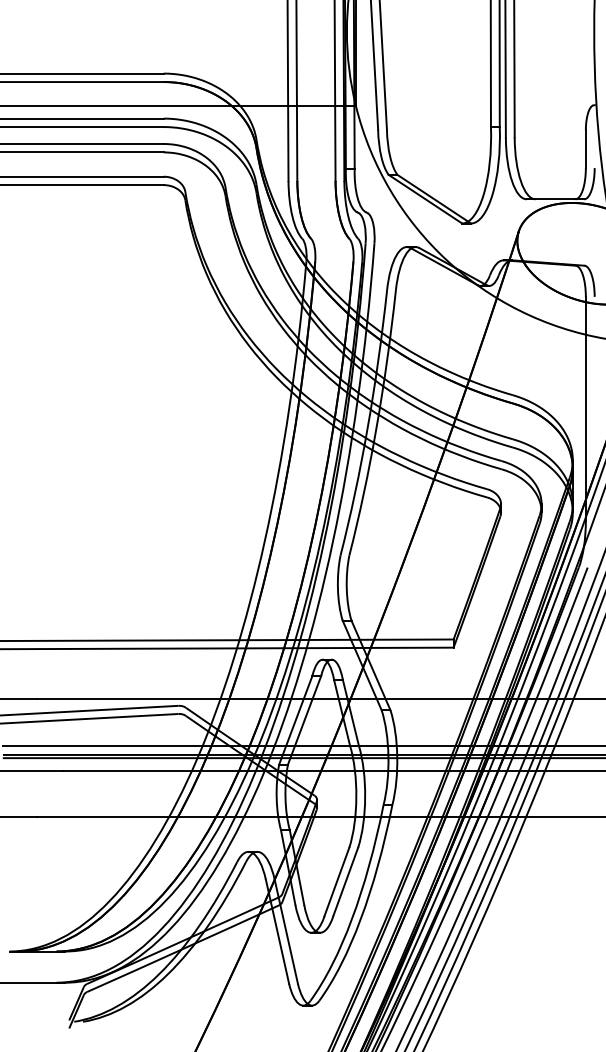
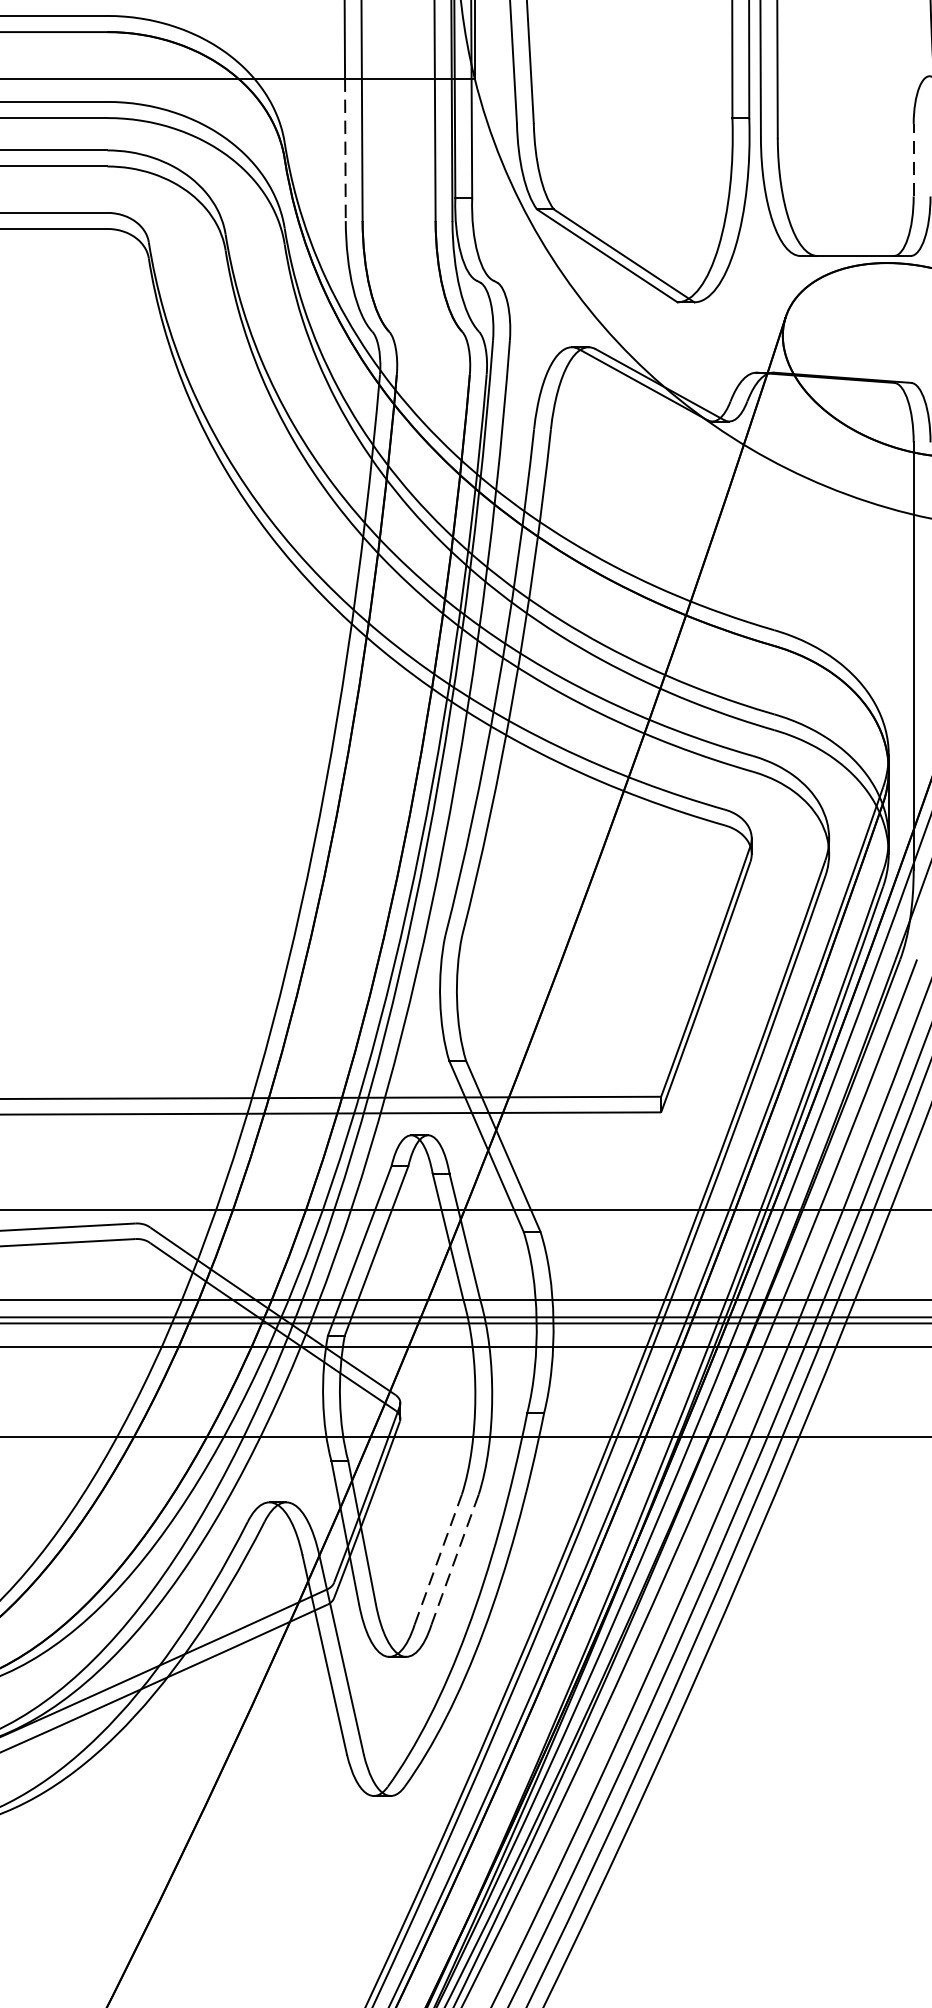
line: (288, 144) -> (345, 151), solid -> dashed
line: (585, 149) -> (912, 160), solid -> dashed
line: (337, 881) -> (439, 1558), solid -> dashed
line: (345, 882) -> (454, 1560), solid -> dashed

